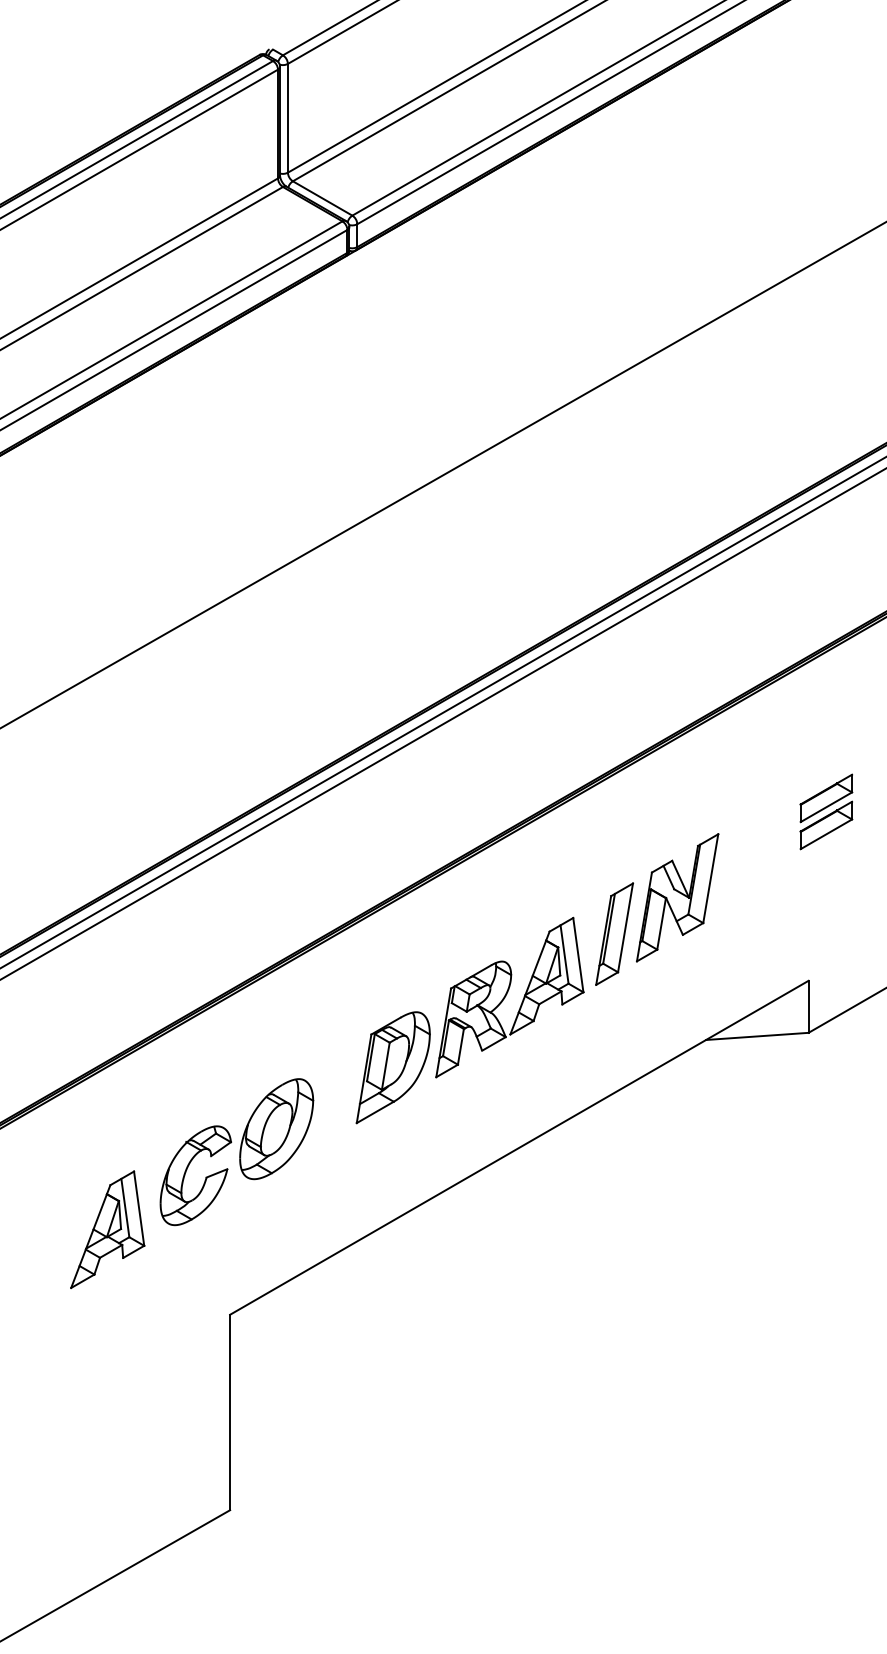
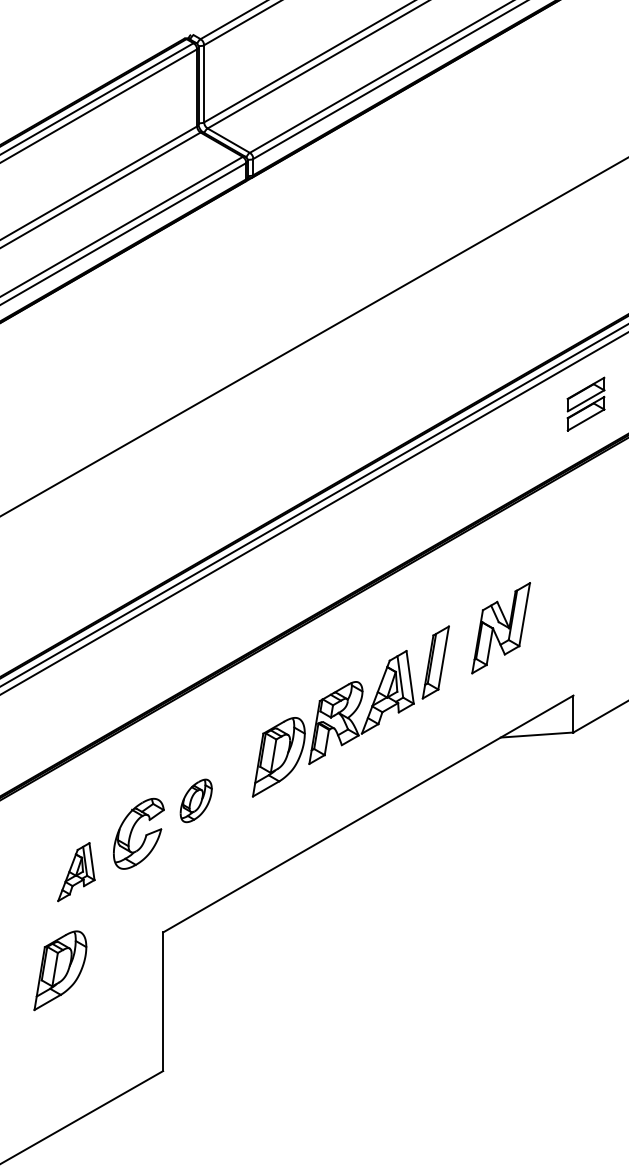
part: (826, 811) -> (586, 403), moved
part: (677, 897) -> (501, 627), moved
part: (276, 1129) -> (196, 801), size x0.6
part: (107, 1229) -> (76, 871), size x0.7
part: (84, 1368) -> (59, 970), added

